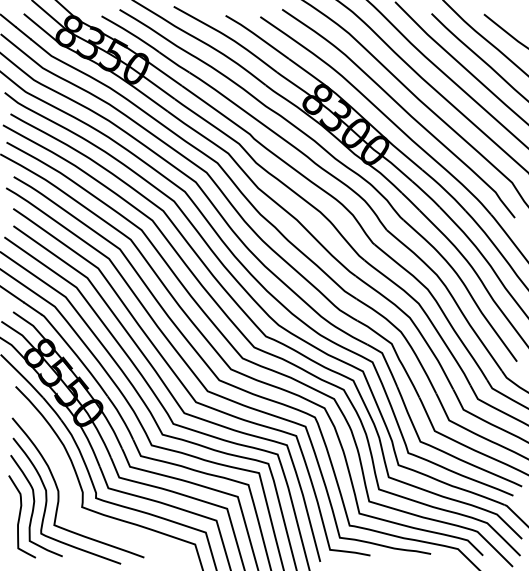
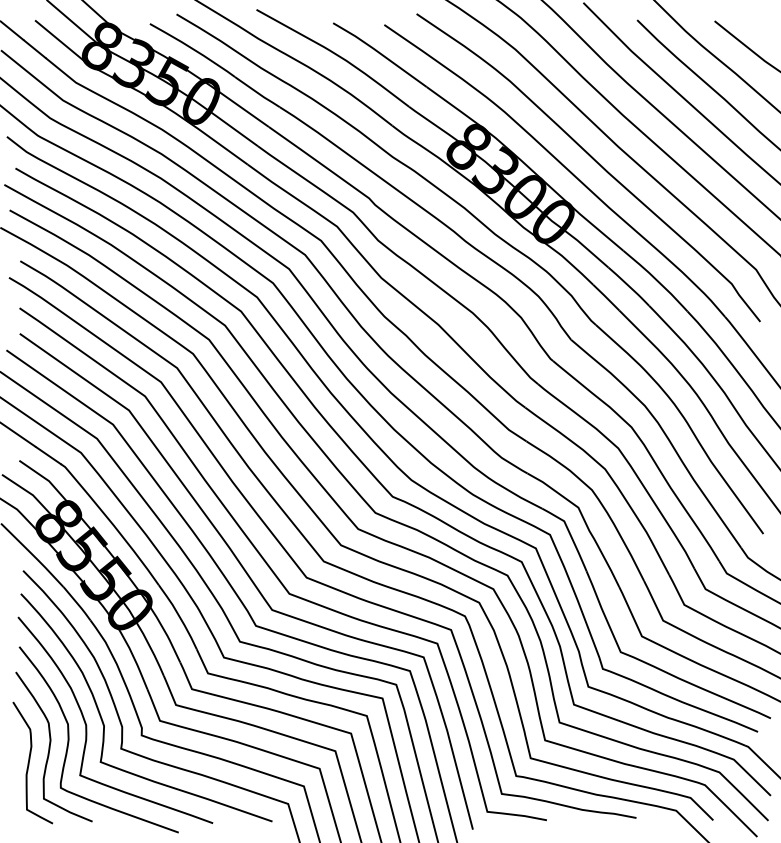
curve: (70, 488) -> (104, 721), added

